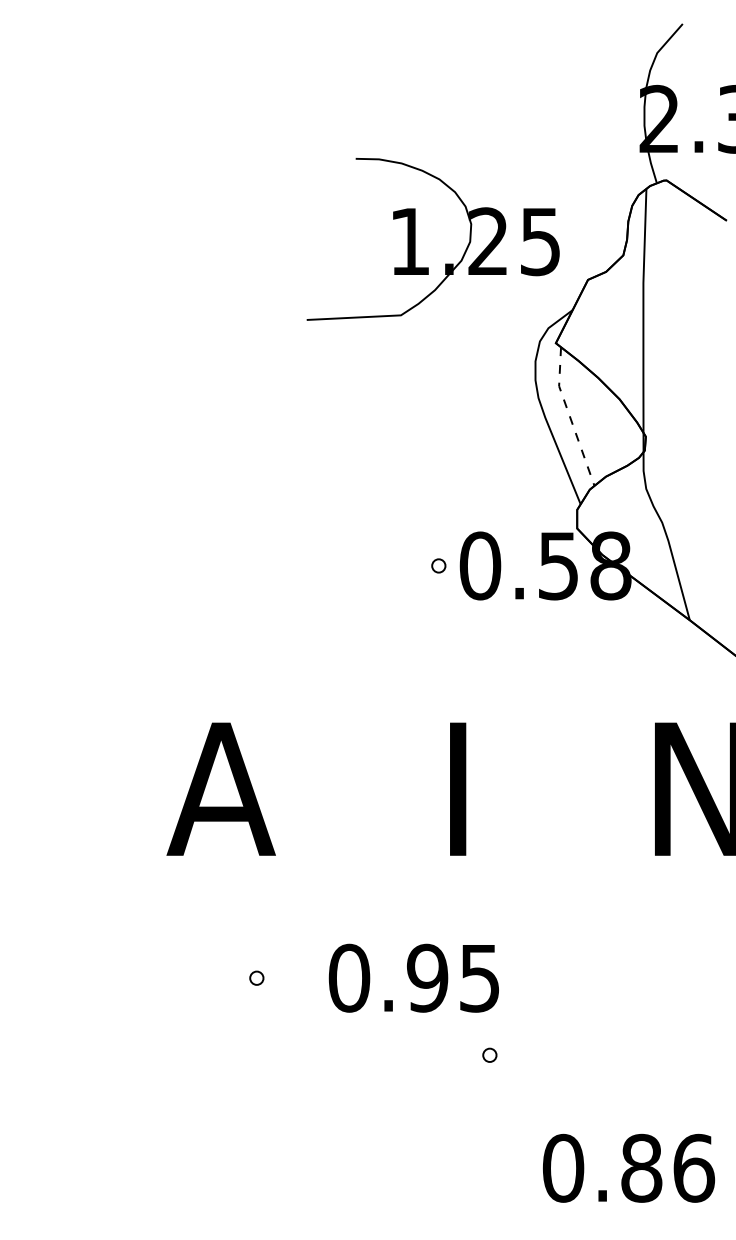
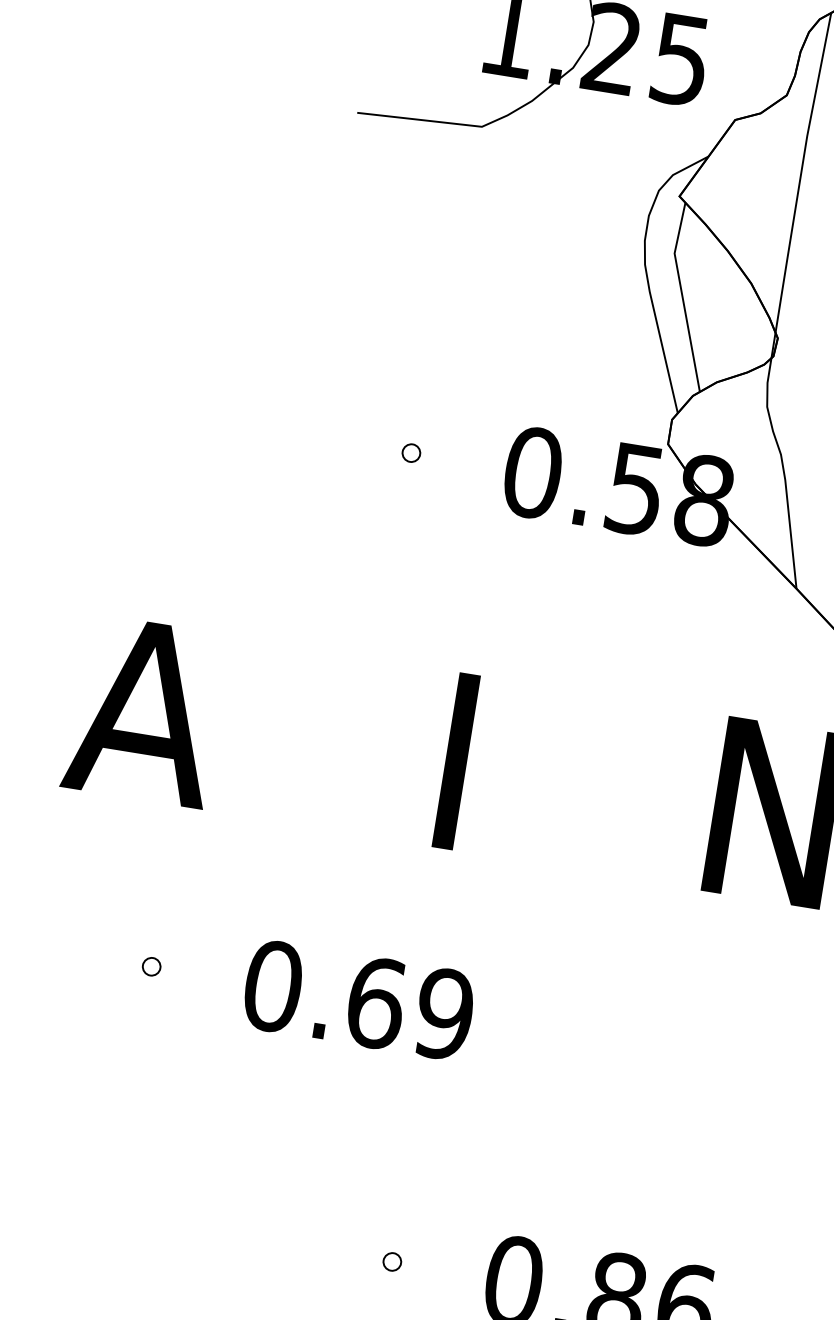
line: (570, 417) -> (682, 297), dashed -> solid
part: (438, 565) -> (411, 452), moved
text: (453, 977) -> (410, 1007), 0.95 -> 0.69
part: (489, 1054) -> (392, 1260), moved

